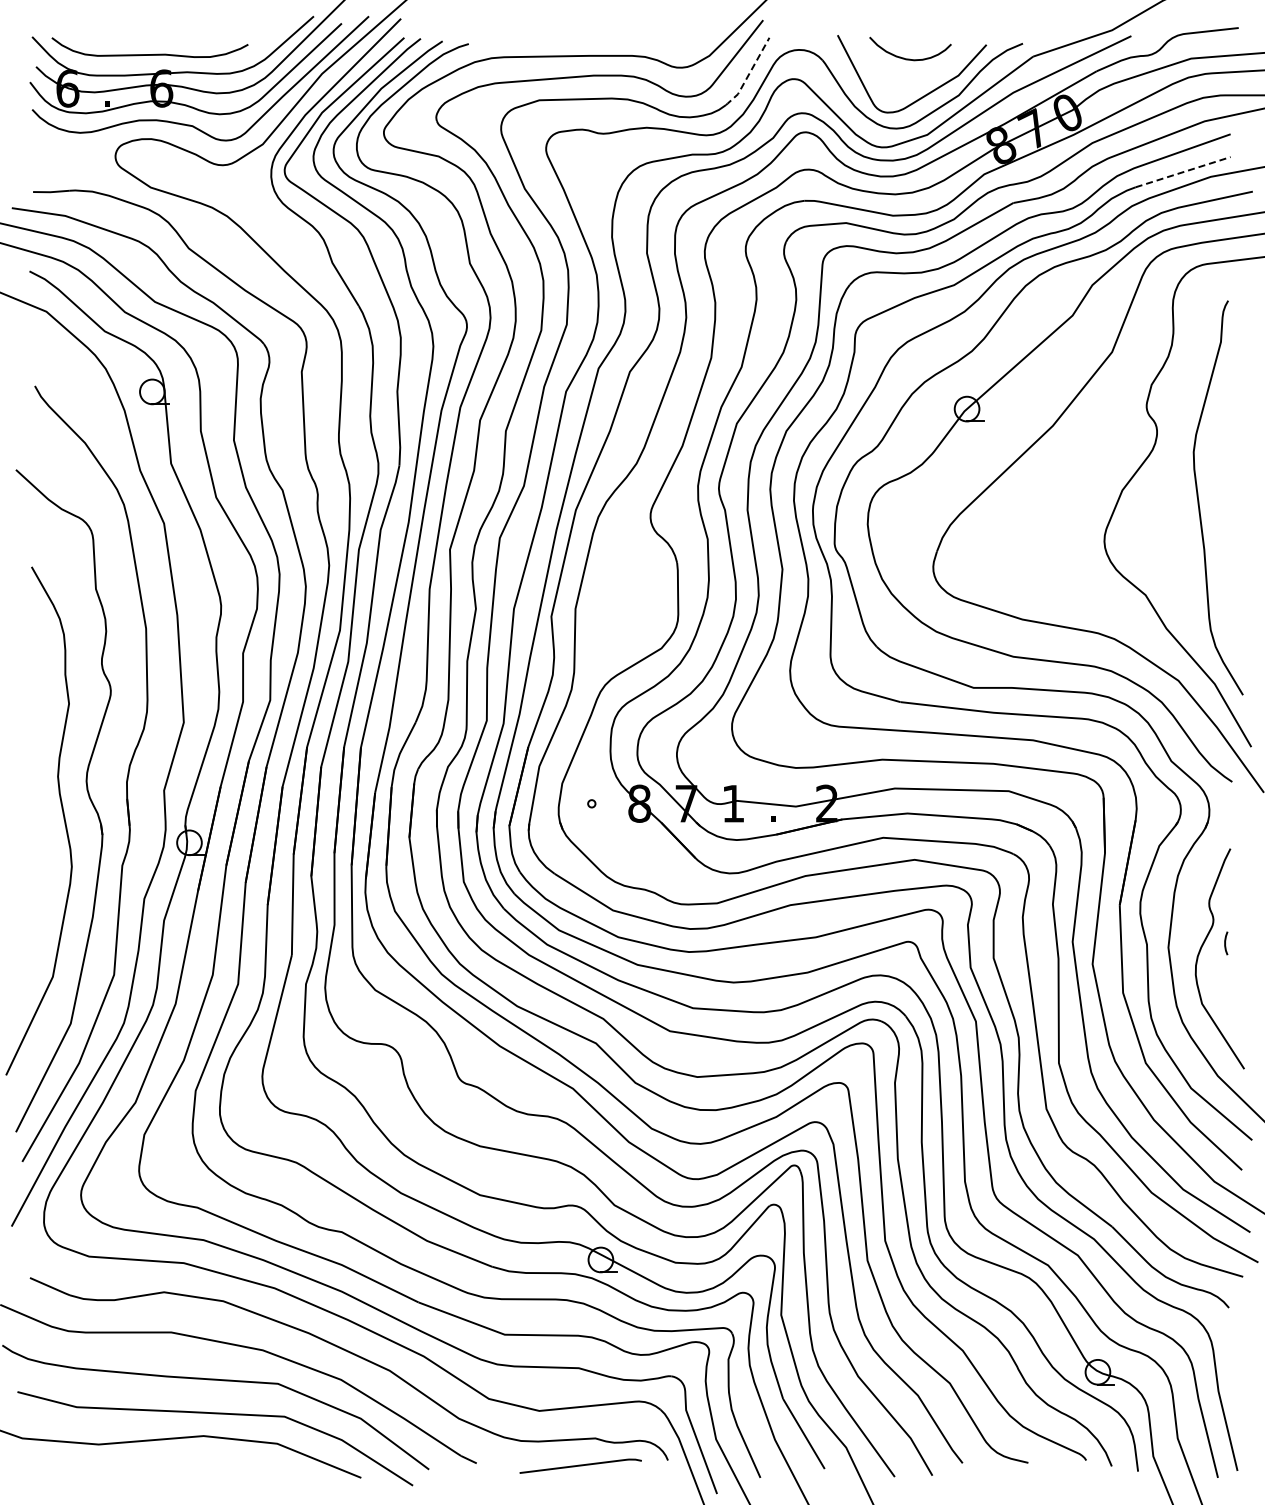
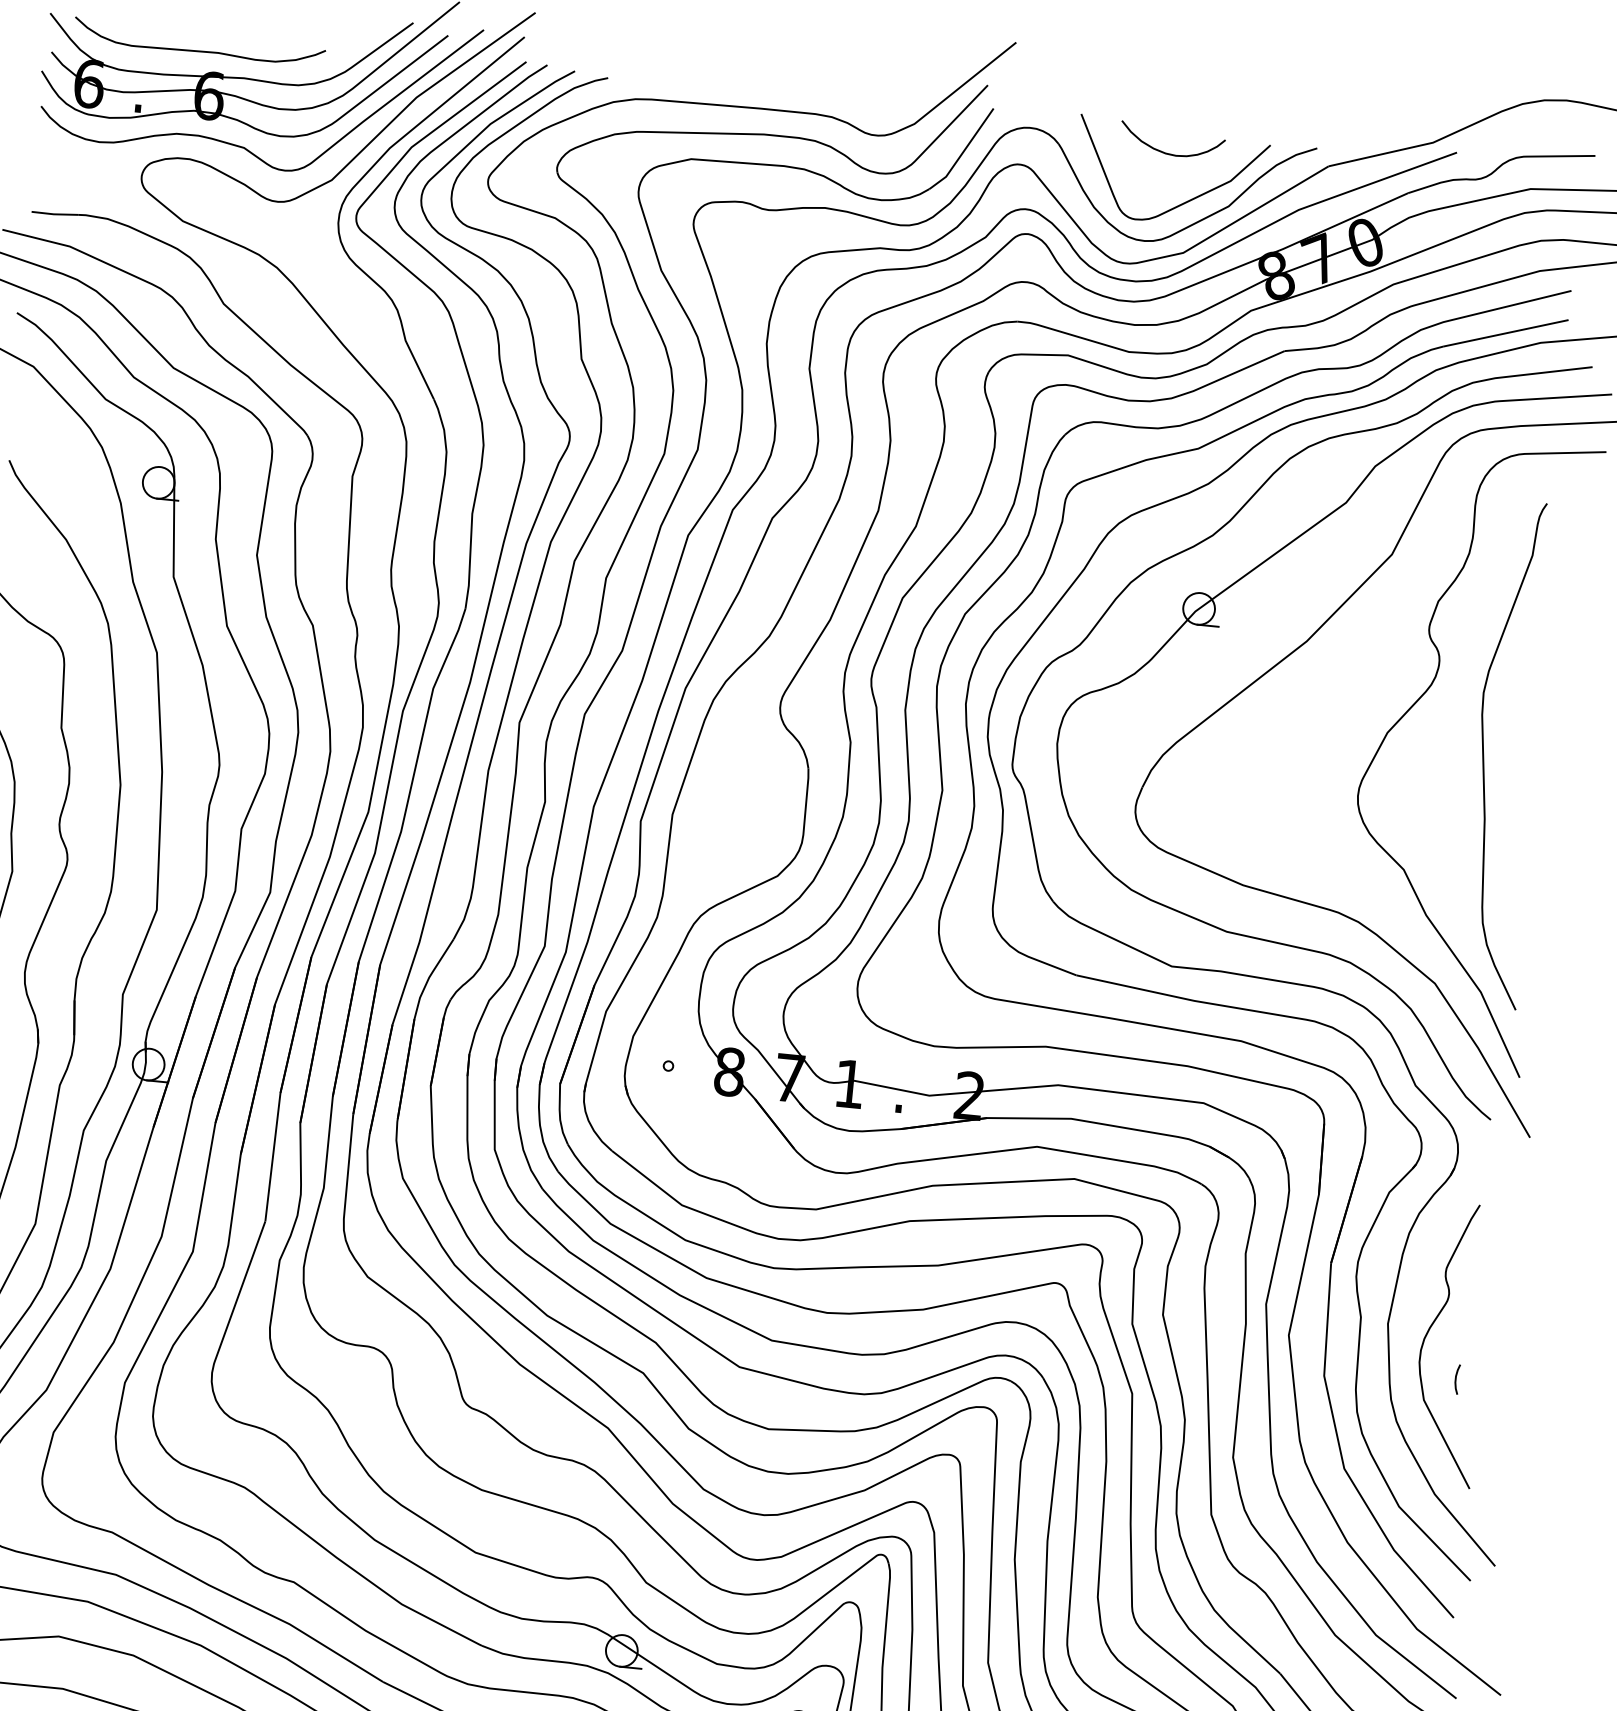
line: (749, 74) -> (963, 152), dashed -> solid
line: (1183, 172) -> (1506, 333), dashed -> solid
curve: (1225, 943) -> (1456, 1379), moved

